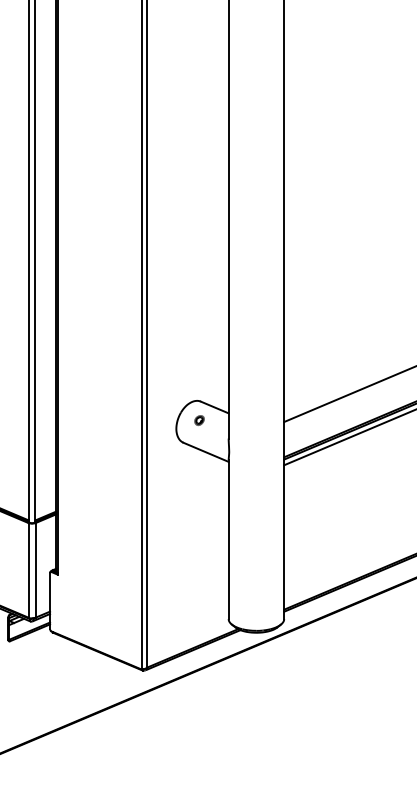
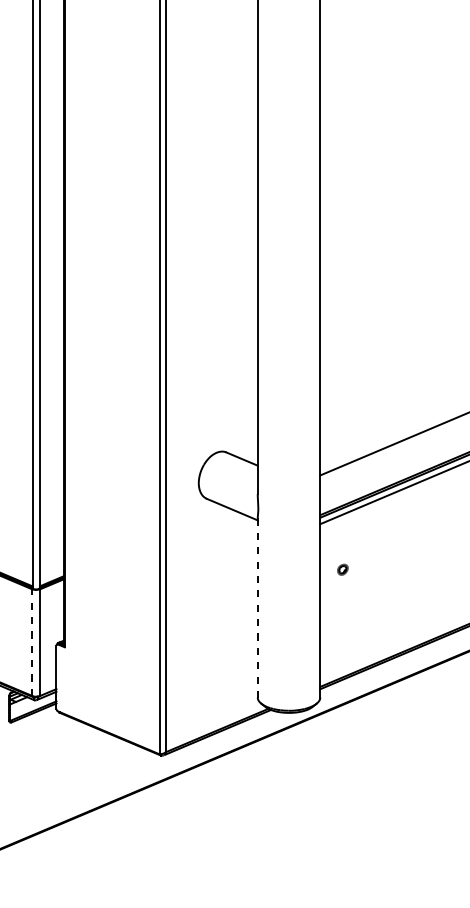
part: (199, 420) -> (342, 569), moved
line: (228, 539) -> (257, 607), solid -> dashed
line: (28, 570) -> (32, 642), solid -> dashed

